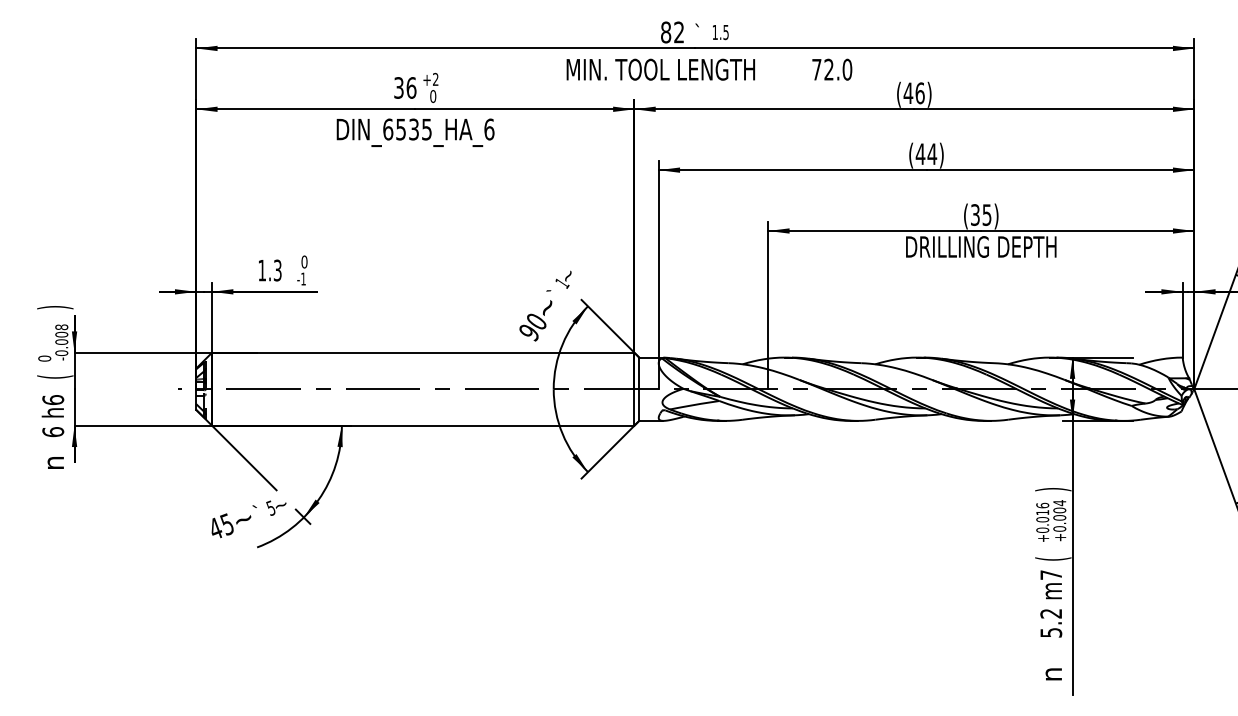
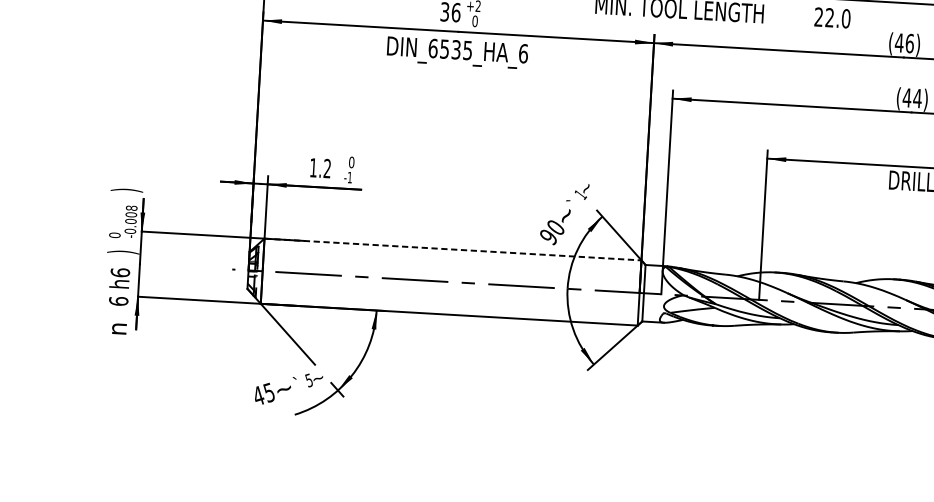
text: (816, 69) -> (818, 16), 72.0 -> 22.0
text: (277, 270) -> (327, 168), 1.3 -> 1.2
line: (423, 352) -> (453, 249), solid -> dashed
text: (55, 376) -> (123, 251), ( -> )

